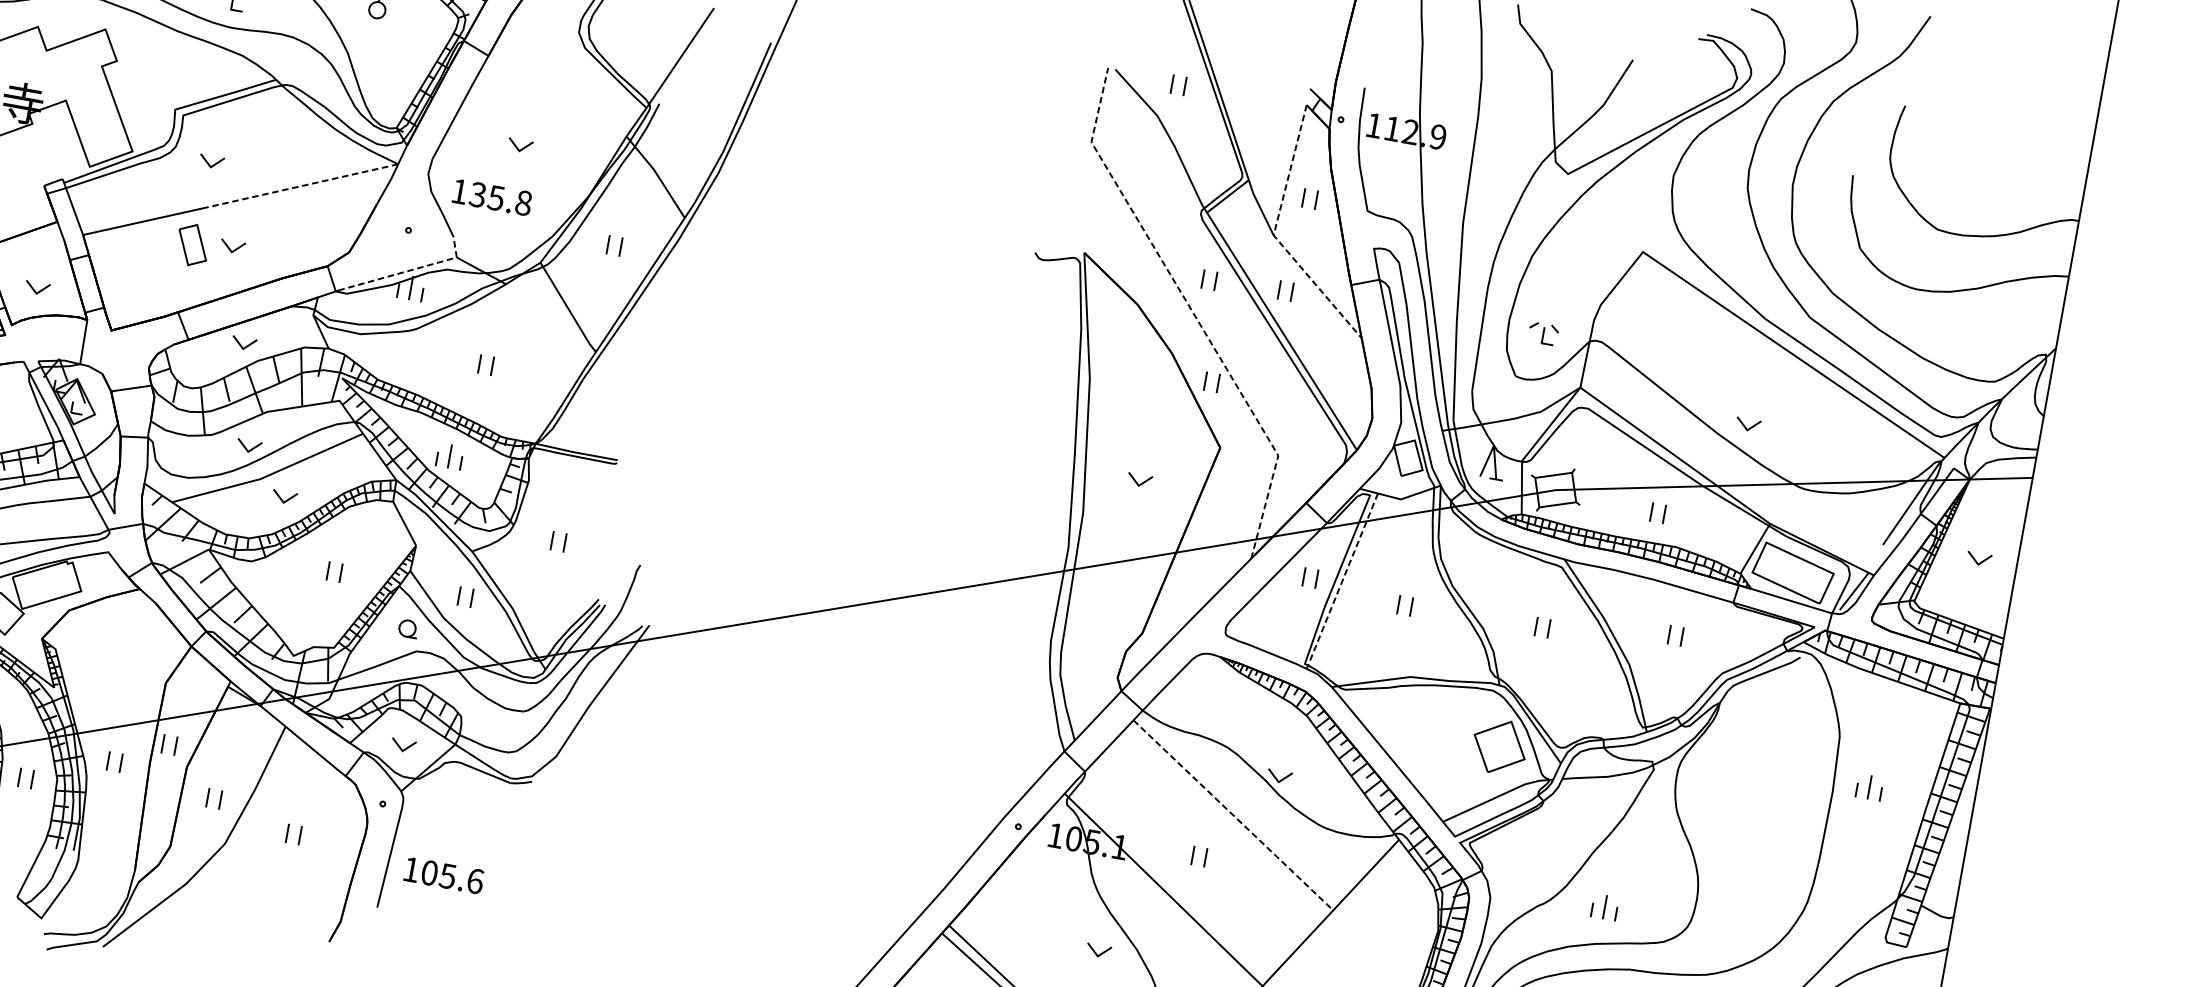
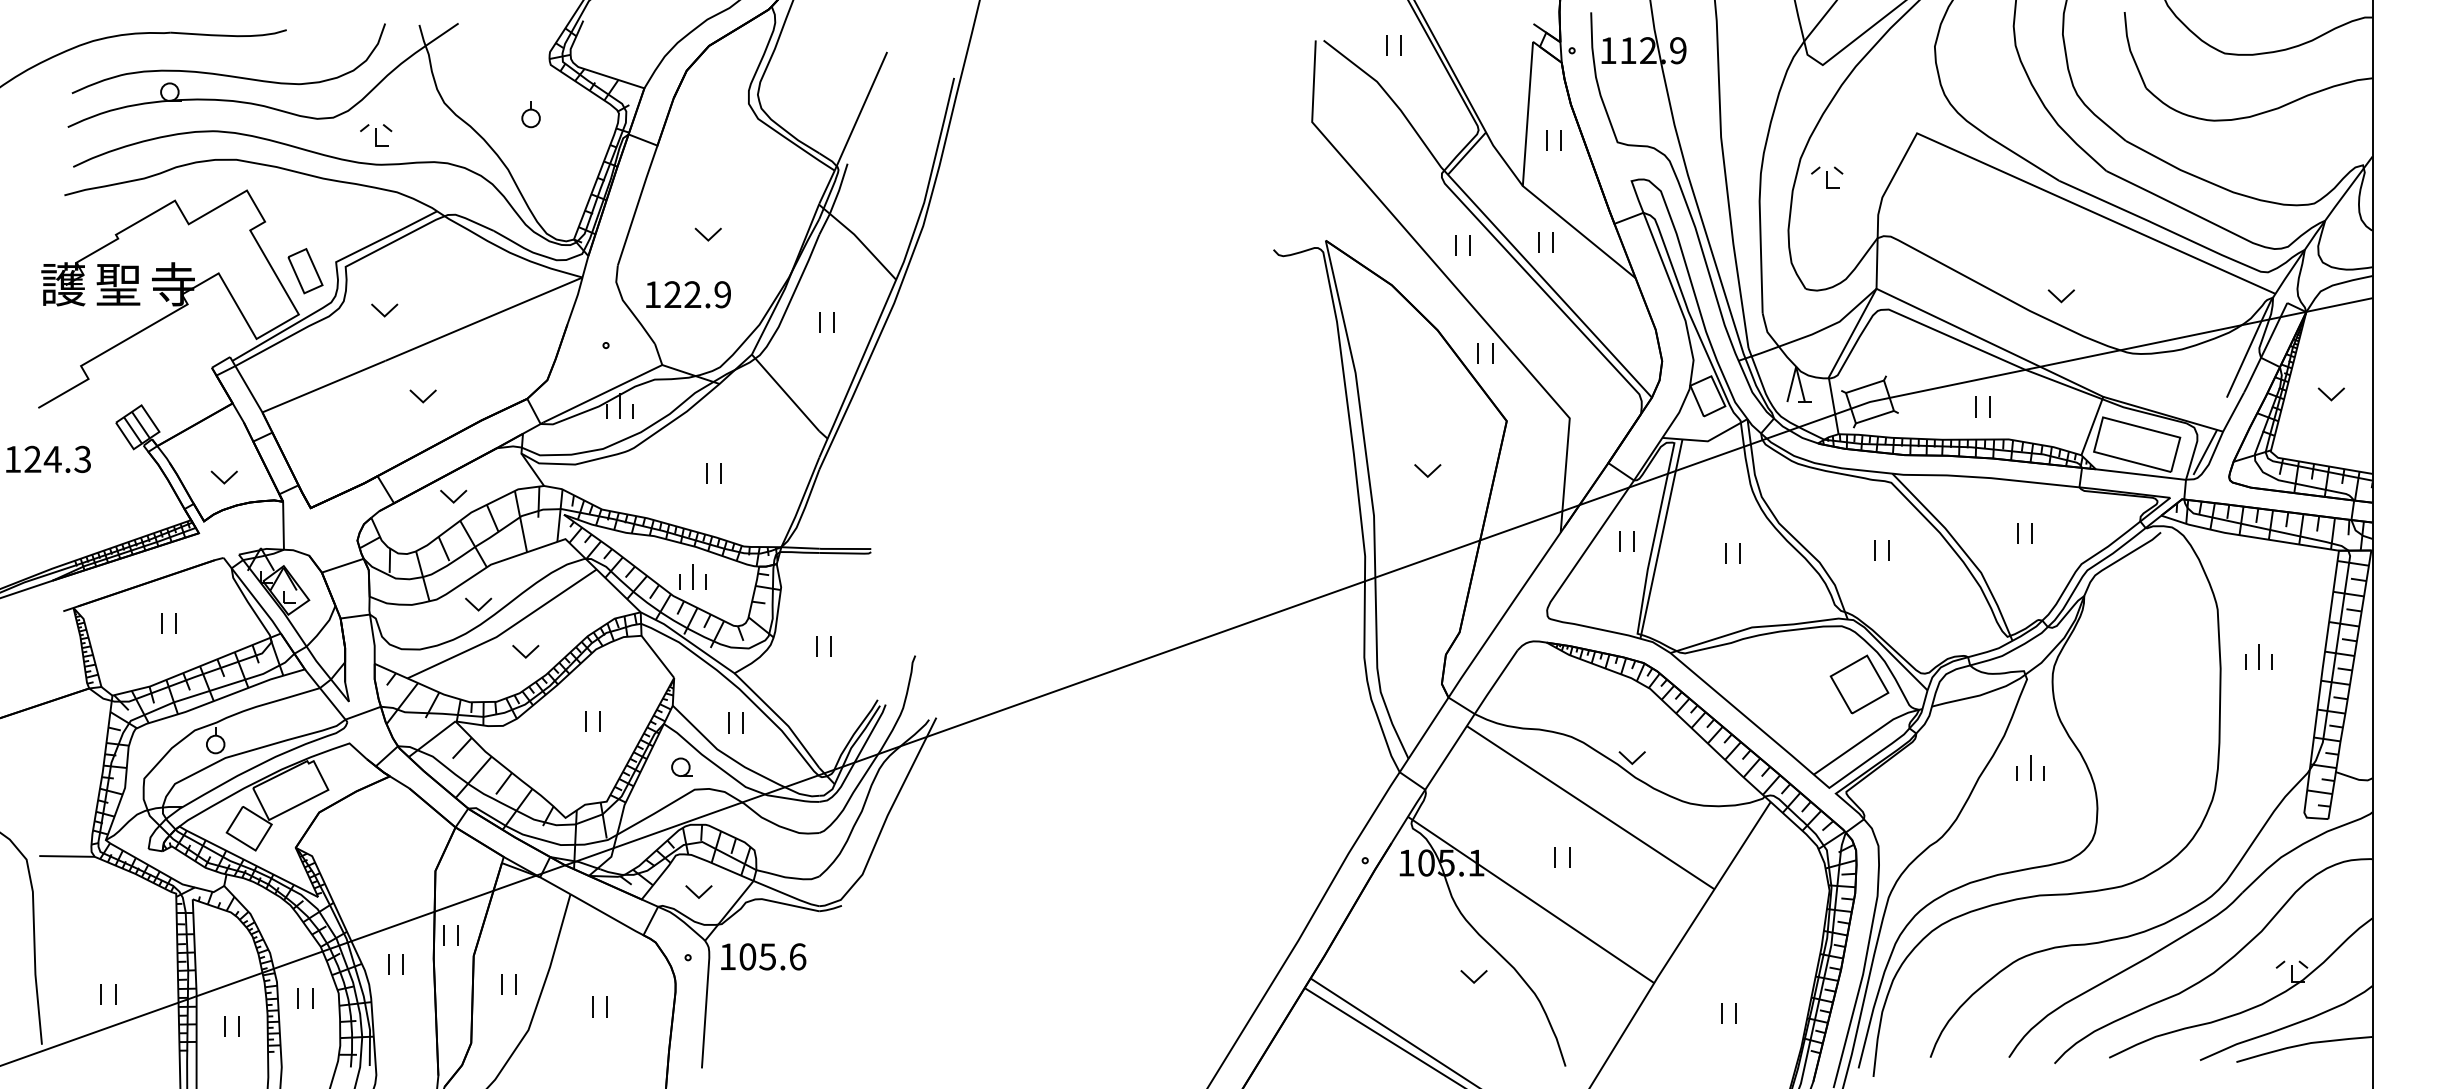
line: (300, 186) -> (483, 319), dashed -> solid
text: (500, 198) -> (697, 294), 135.8 -> 122.9
line: (1273, 235) -> (1522, 186), dashed -> solid
part: (192, 245) -> (305, 271), moved
line: (408, 270) -> (613, 388), dashed -> solid
line: (1192, 311) -> (1451, 282), dashed -> solid
part: (1543, 333) -> (1827, 177), moved
line: (1342, 582) -> (1661, 540), dashed -> solid
line: (1234, 815) -> (1591, 807), dashed -> solid
text: (444, 875) -> (763, 956), moved
part: (1605, 906) -> (2030, 767), moved

